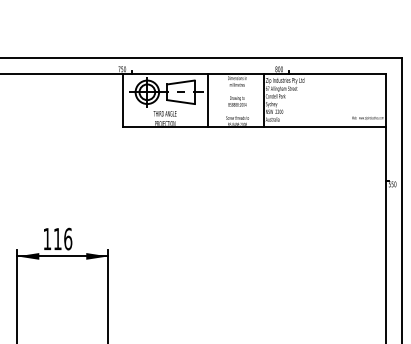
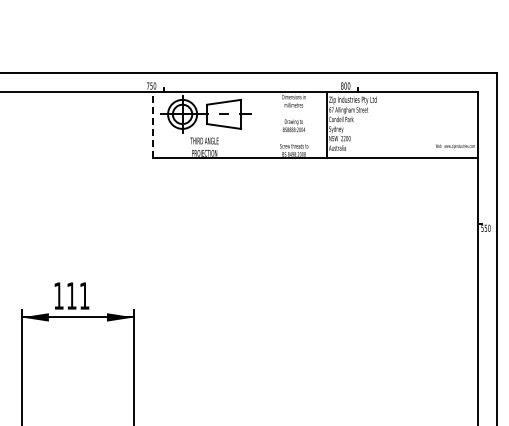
line: (123, 100) -> (152, 124), solid -> dashed
line: (207, 100) -> (257, 124), removed
text: (68, 238) -> (84, 295), 116 -> 111

